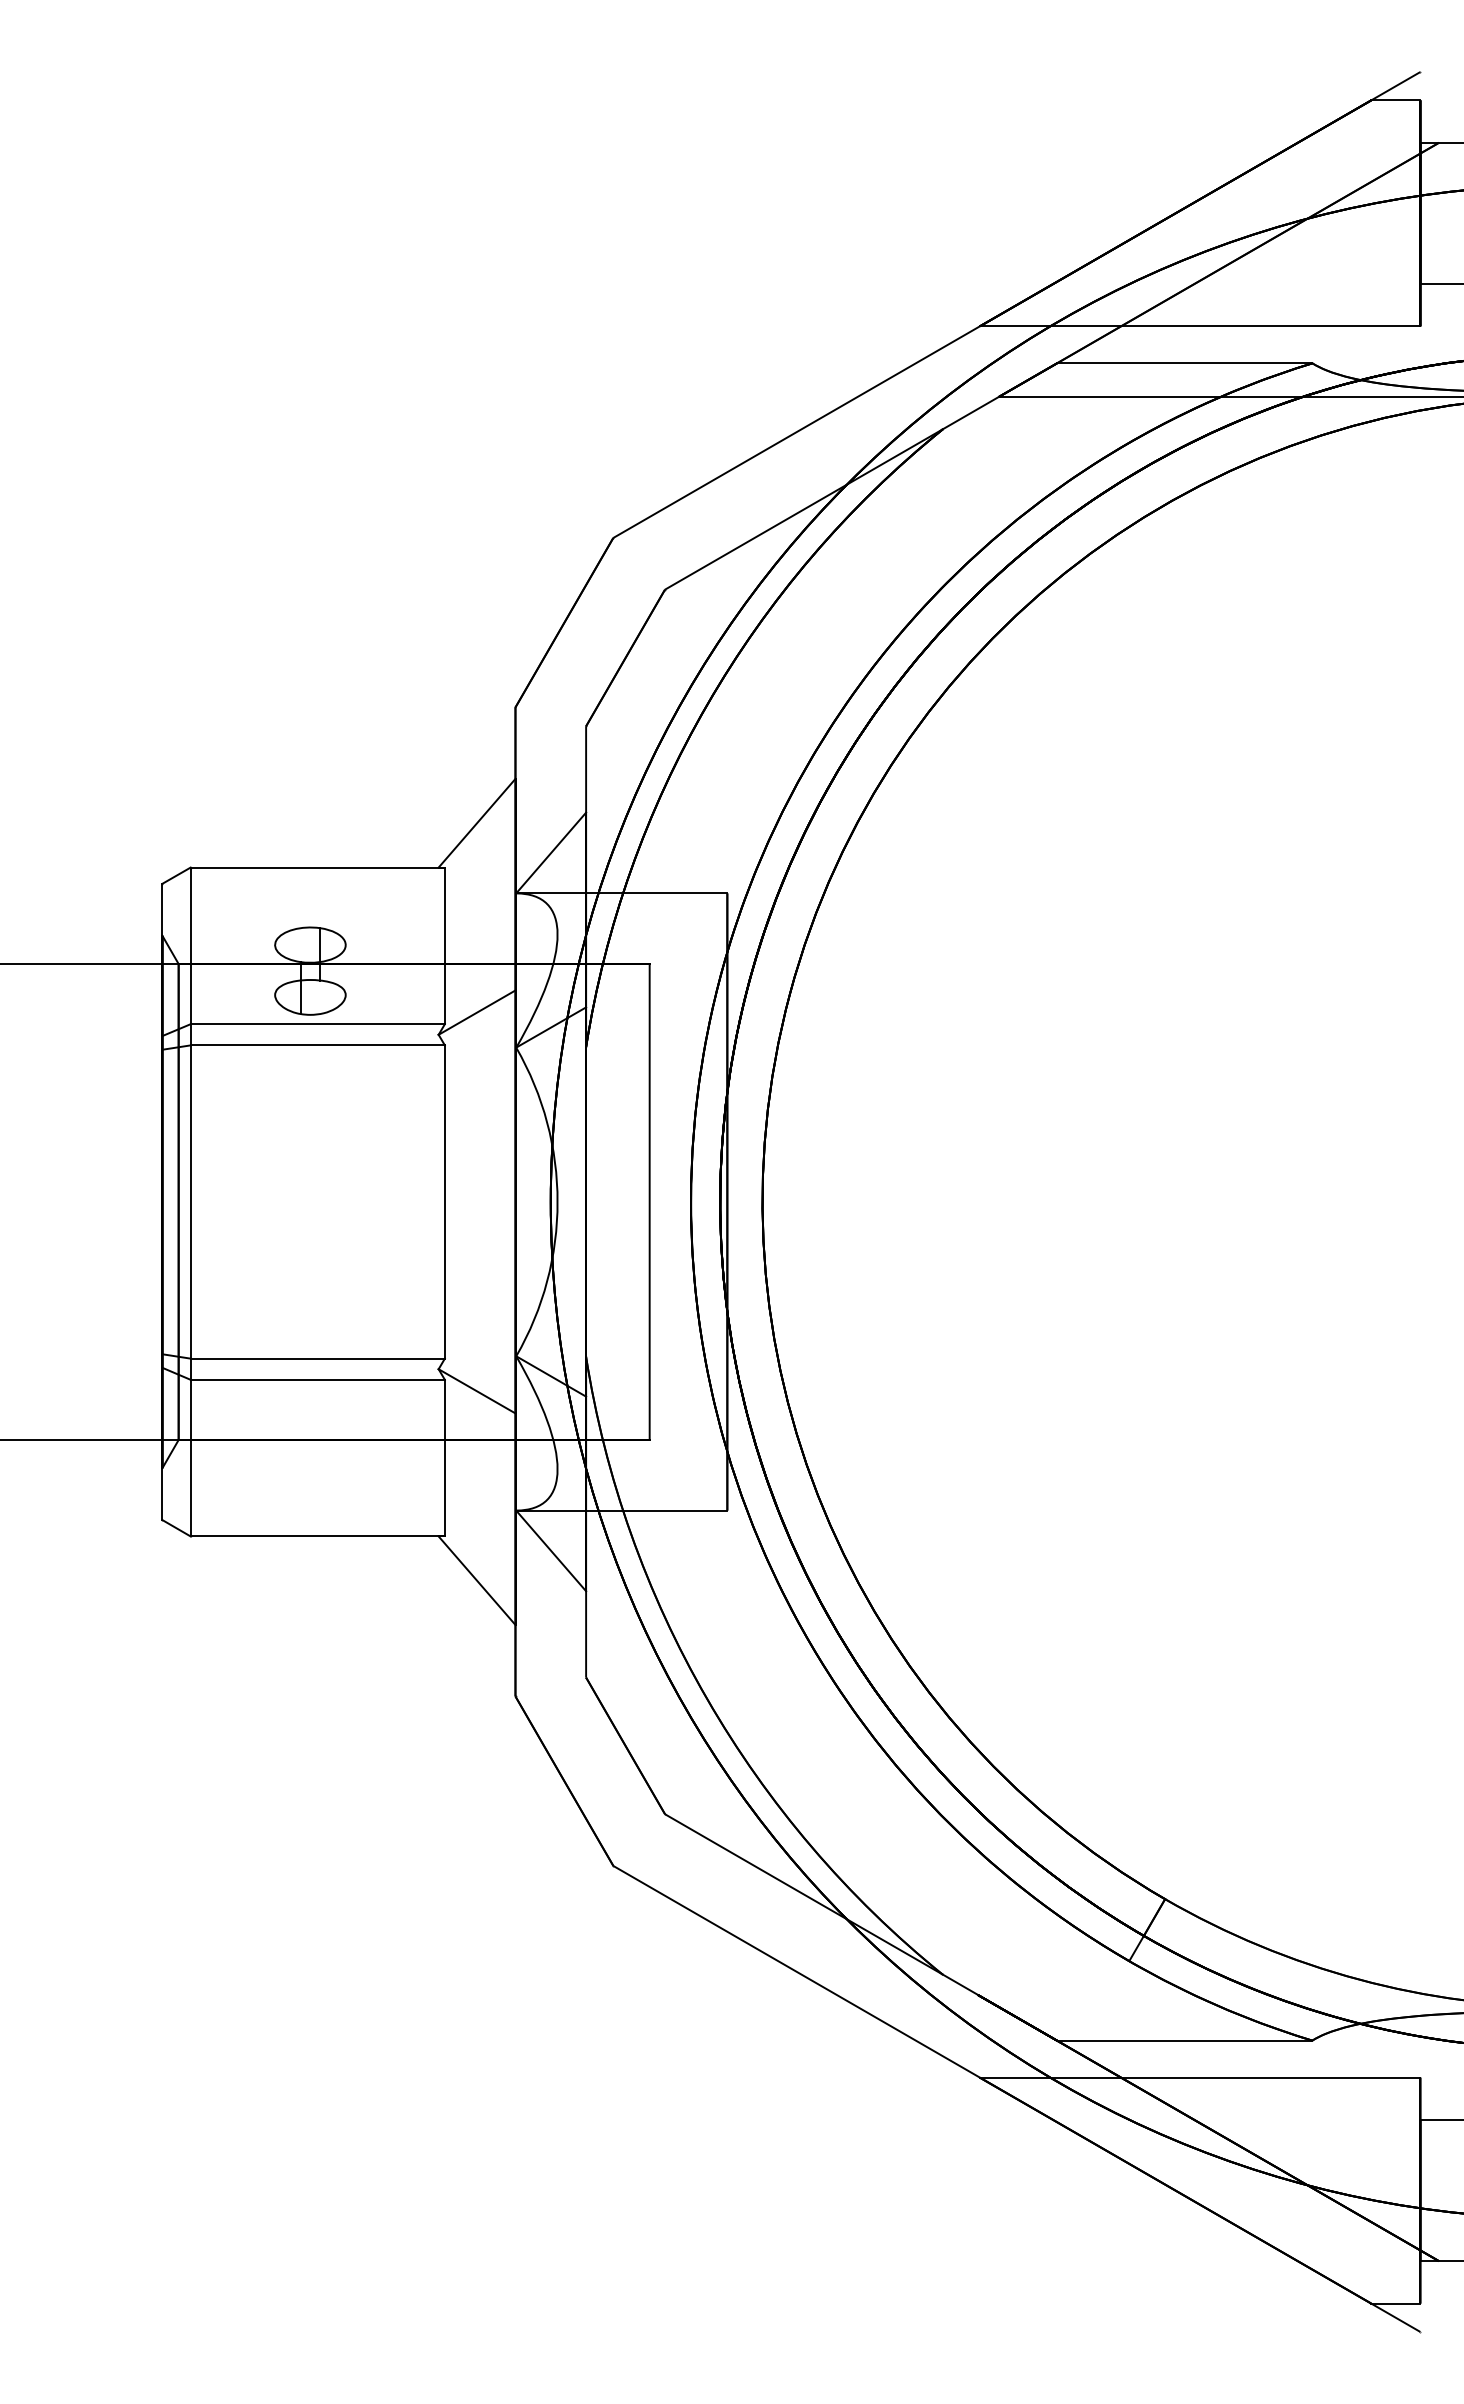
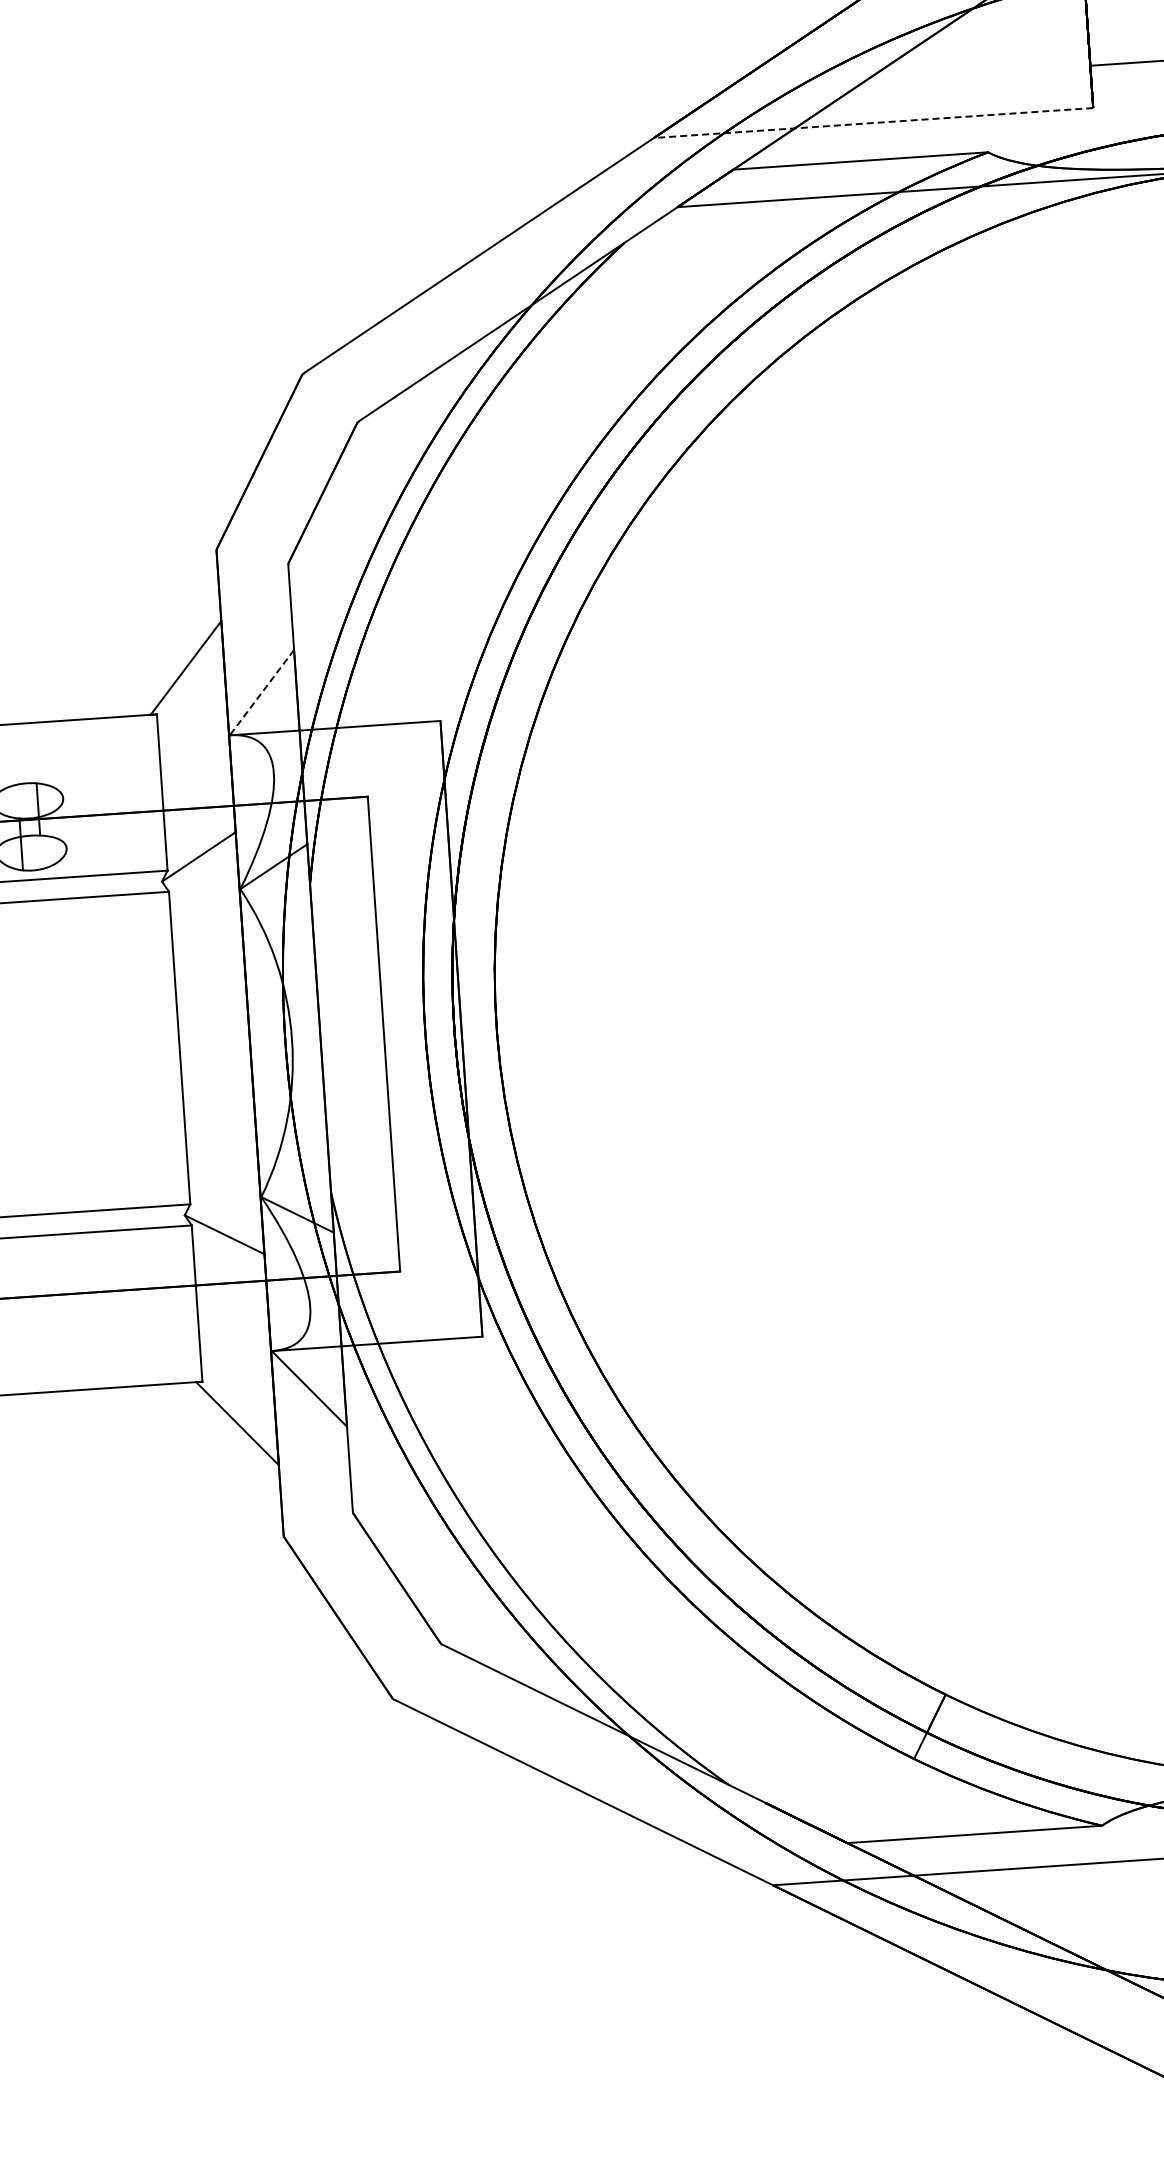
line: (1199, 326) -> (872, 123), solid -> dashed
line: (550, 853) -> (261, 693), solid -> dashed

